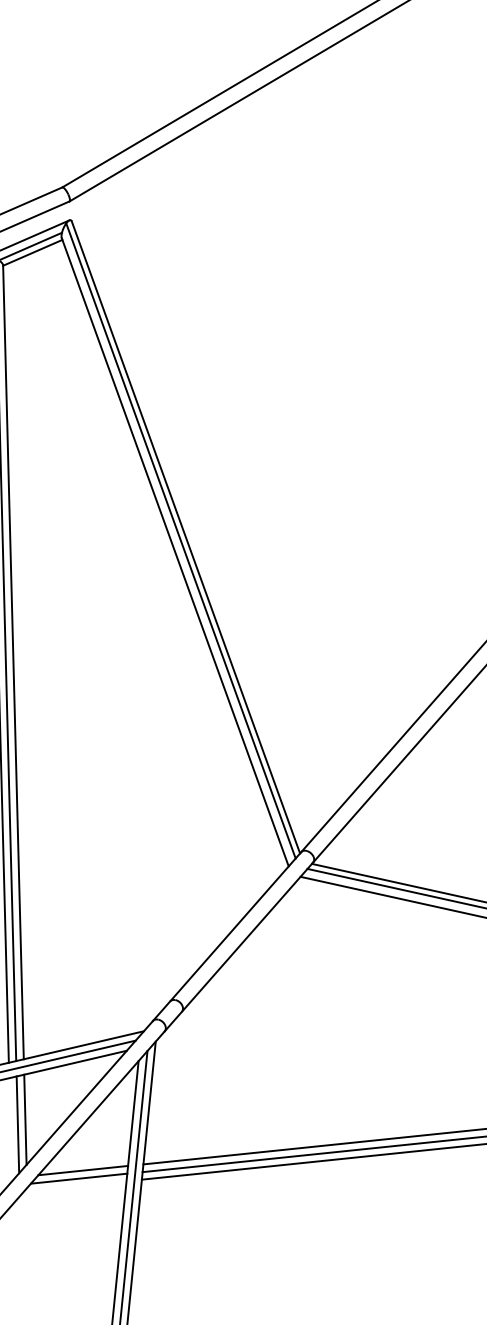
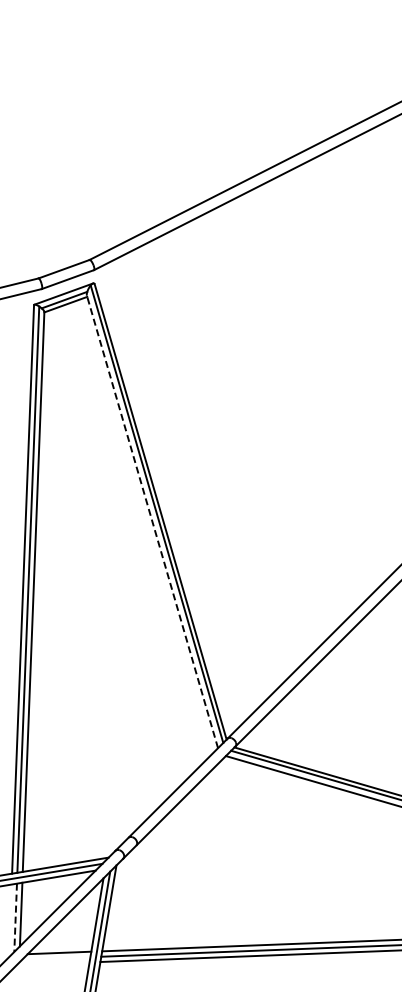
line: (175, 551) -> (152, 521), solid -> dashed
line: (17, 1125) -> (15, 918), solid -> dashed
line: (79, 1178) -> (56, 958), removed

